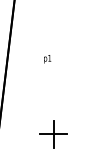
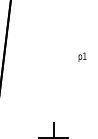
text: (47, 59) -> (82, 57), moved

